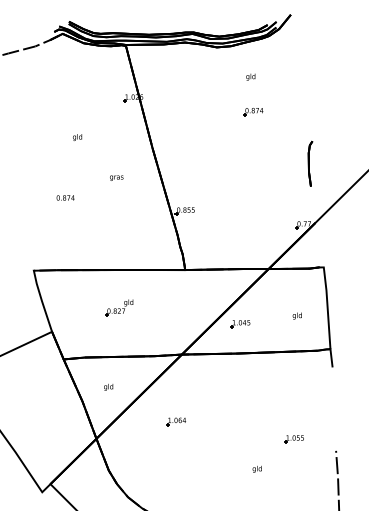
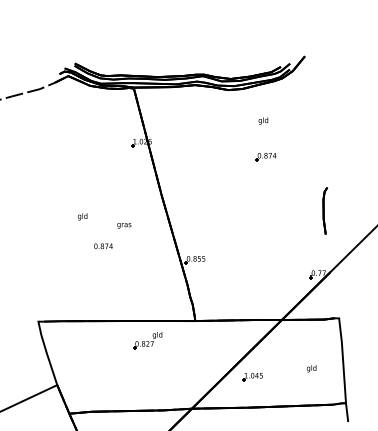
text: (77, 137) -> (82, 216), moved
text: (65, 197) -> (103, 245), moved
part: (119, 307) -> (147, 340), moved

